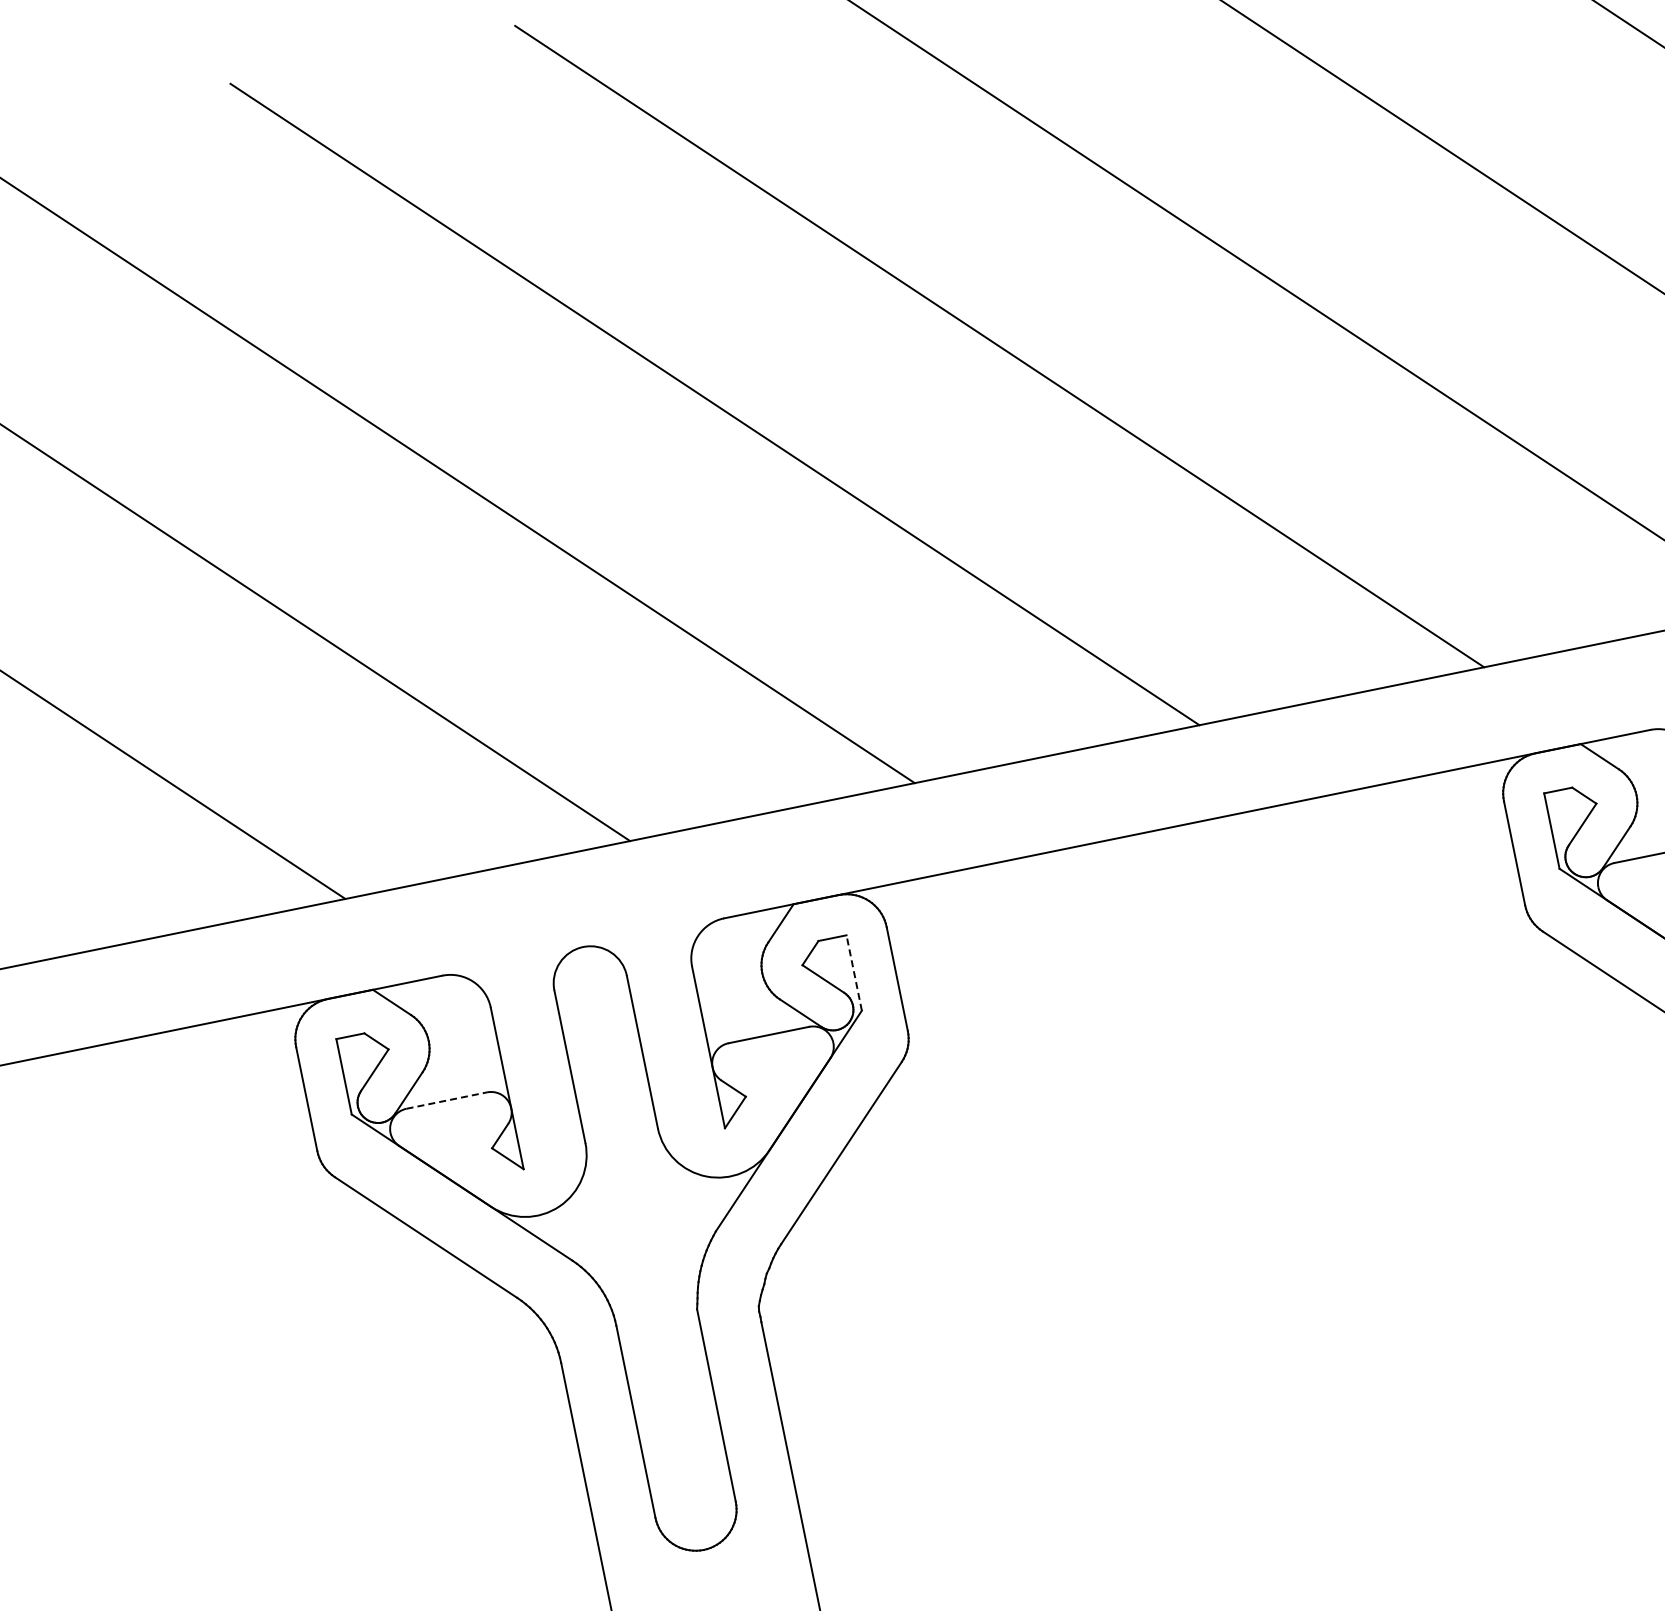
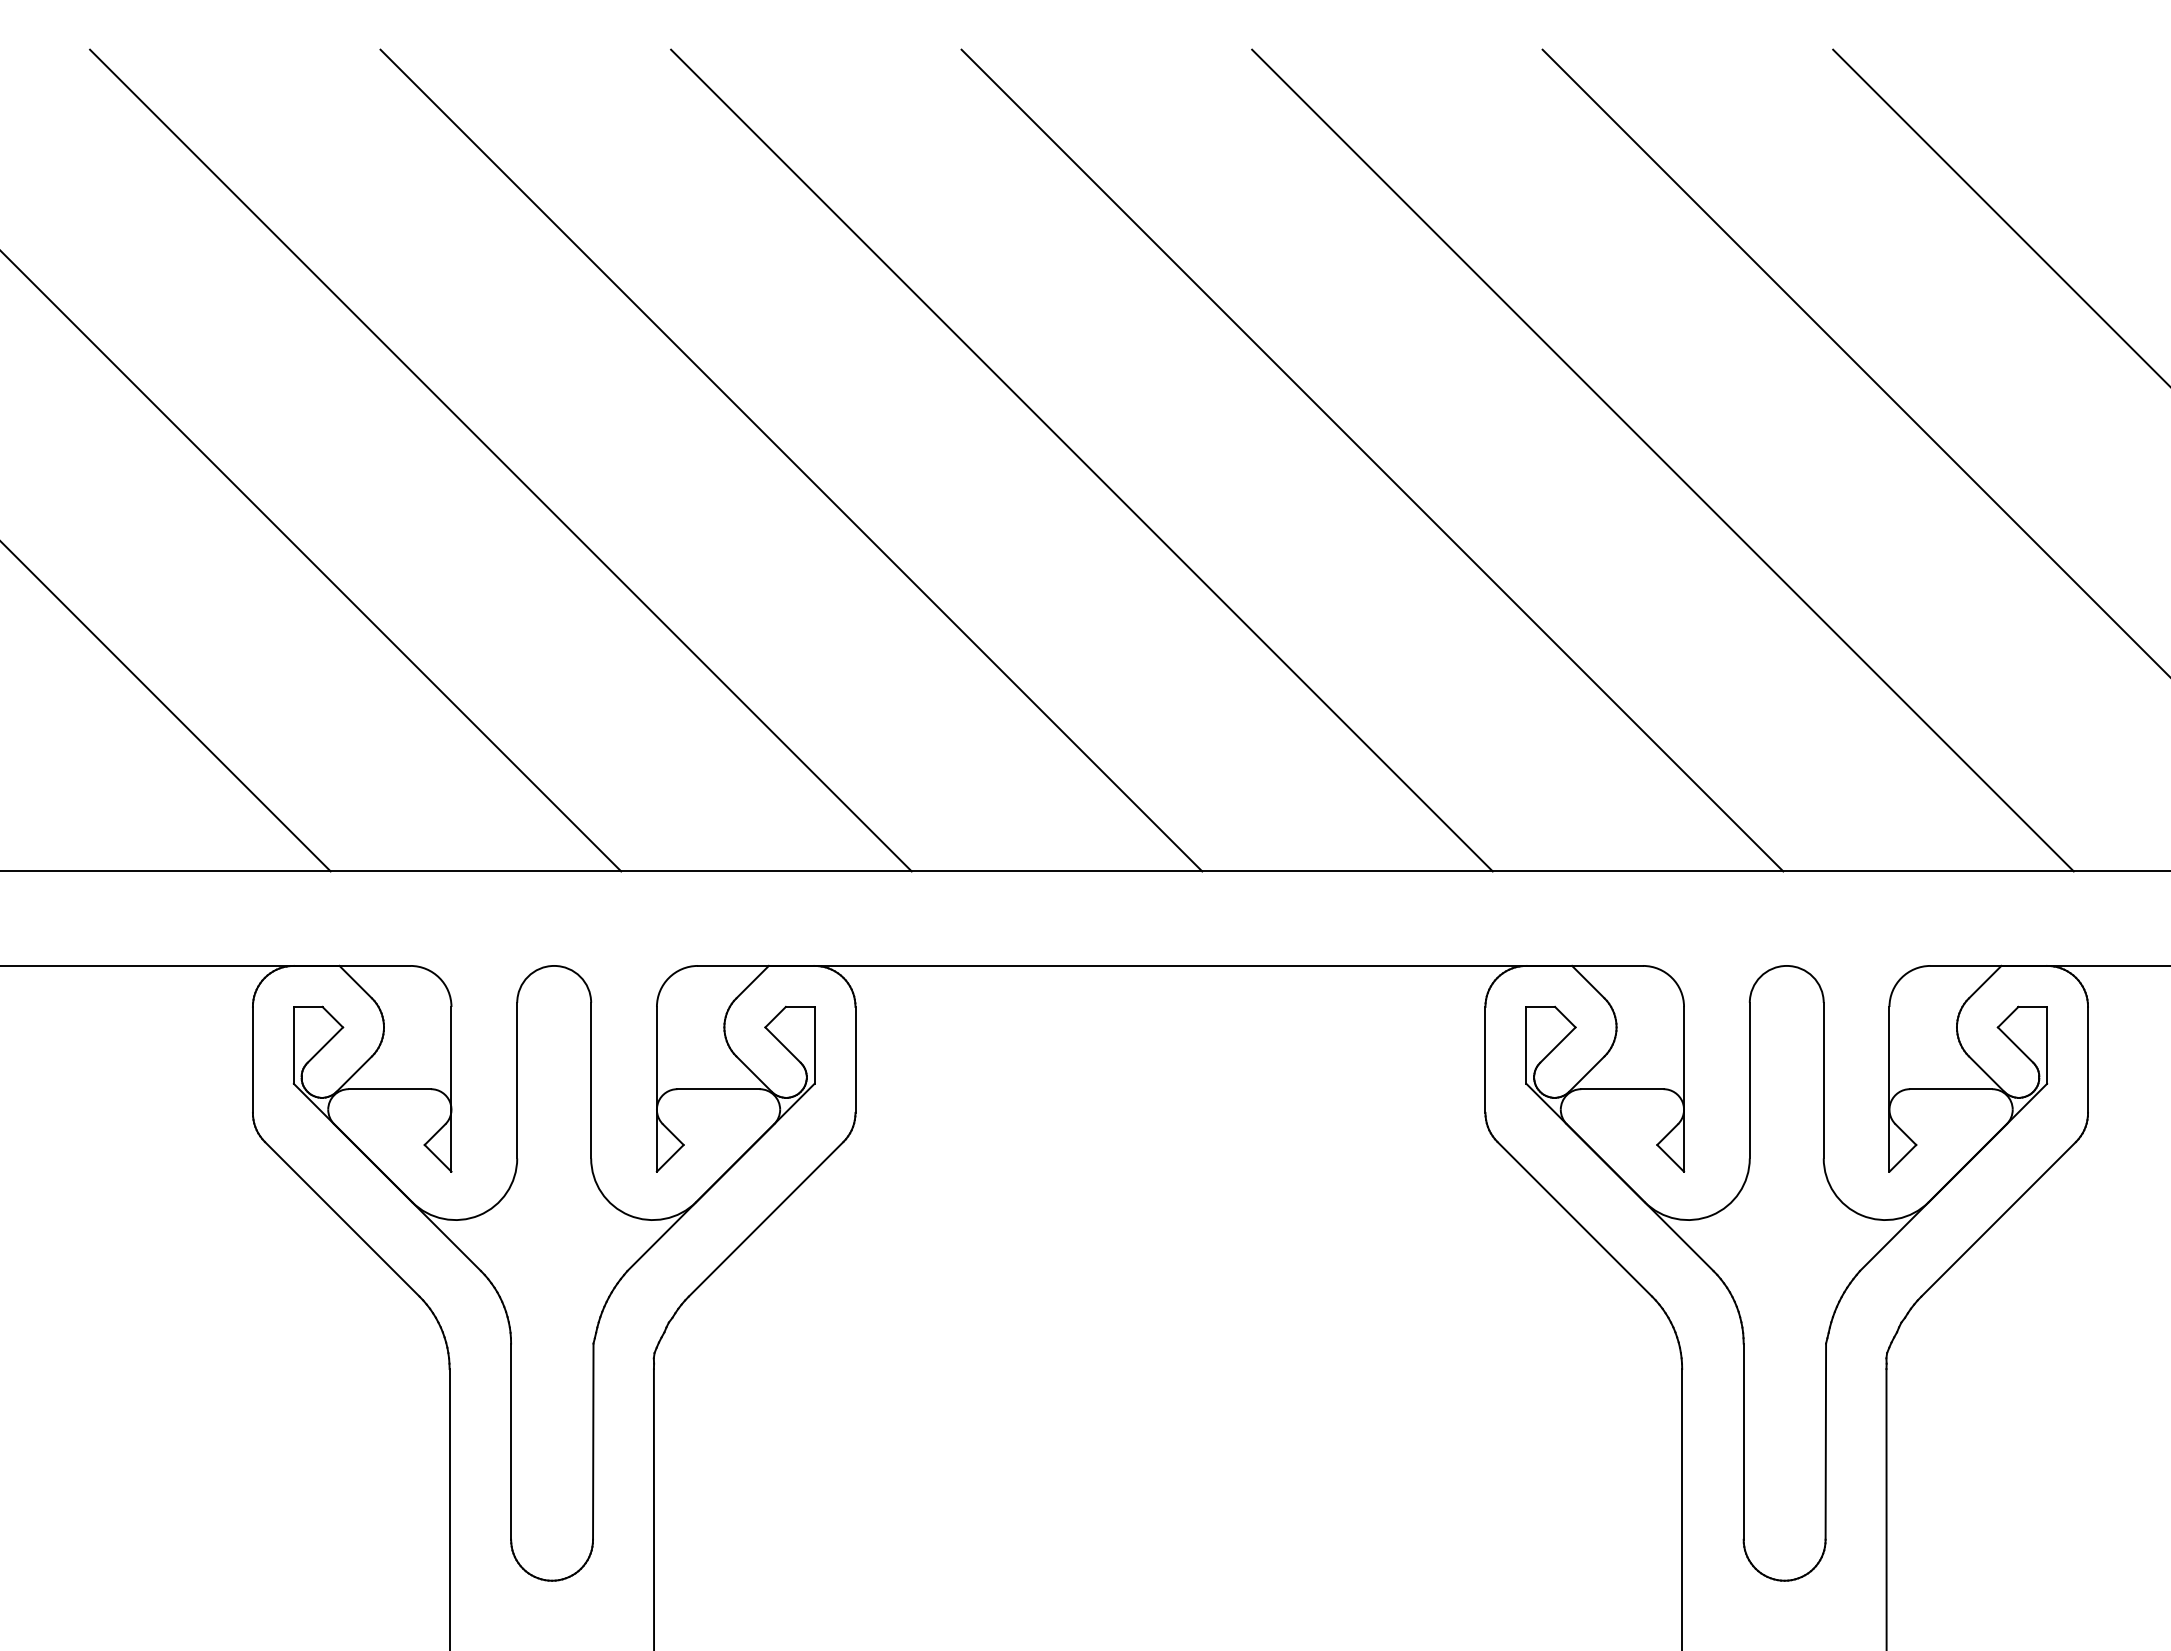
line: (854, 972) -> (814, 1044), dashed -> solid
line: (447, 1100) -> (390, 1089), dashed -> solid

